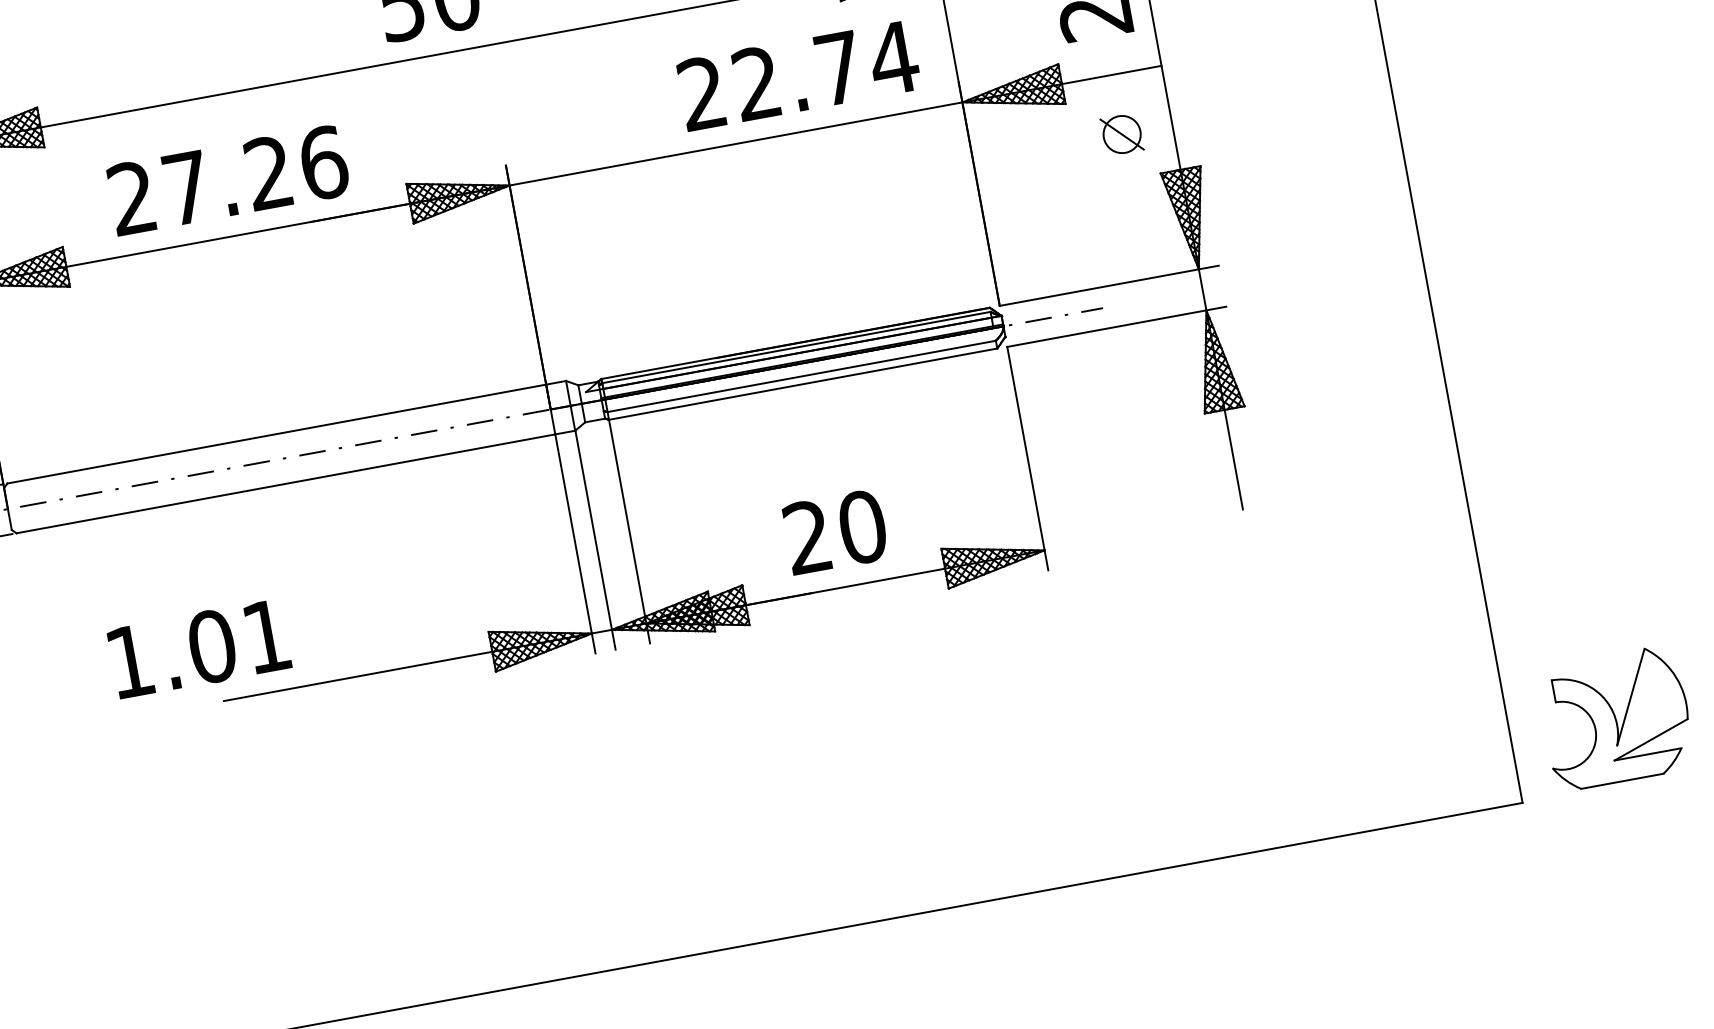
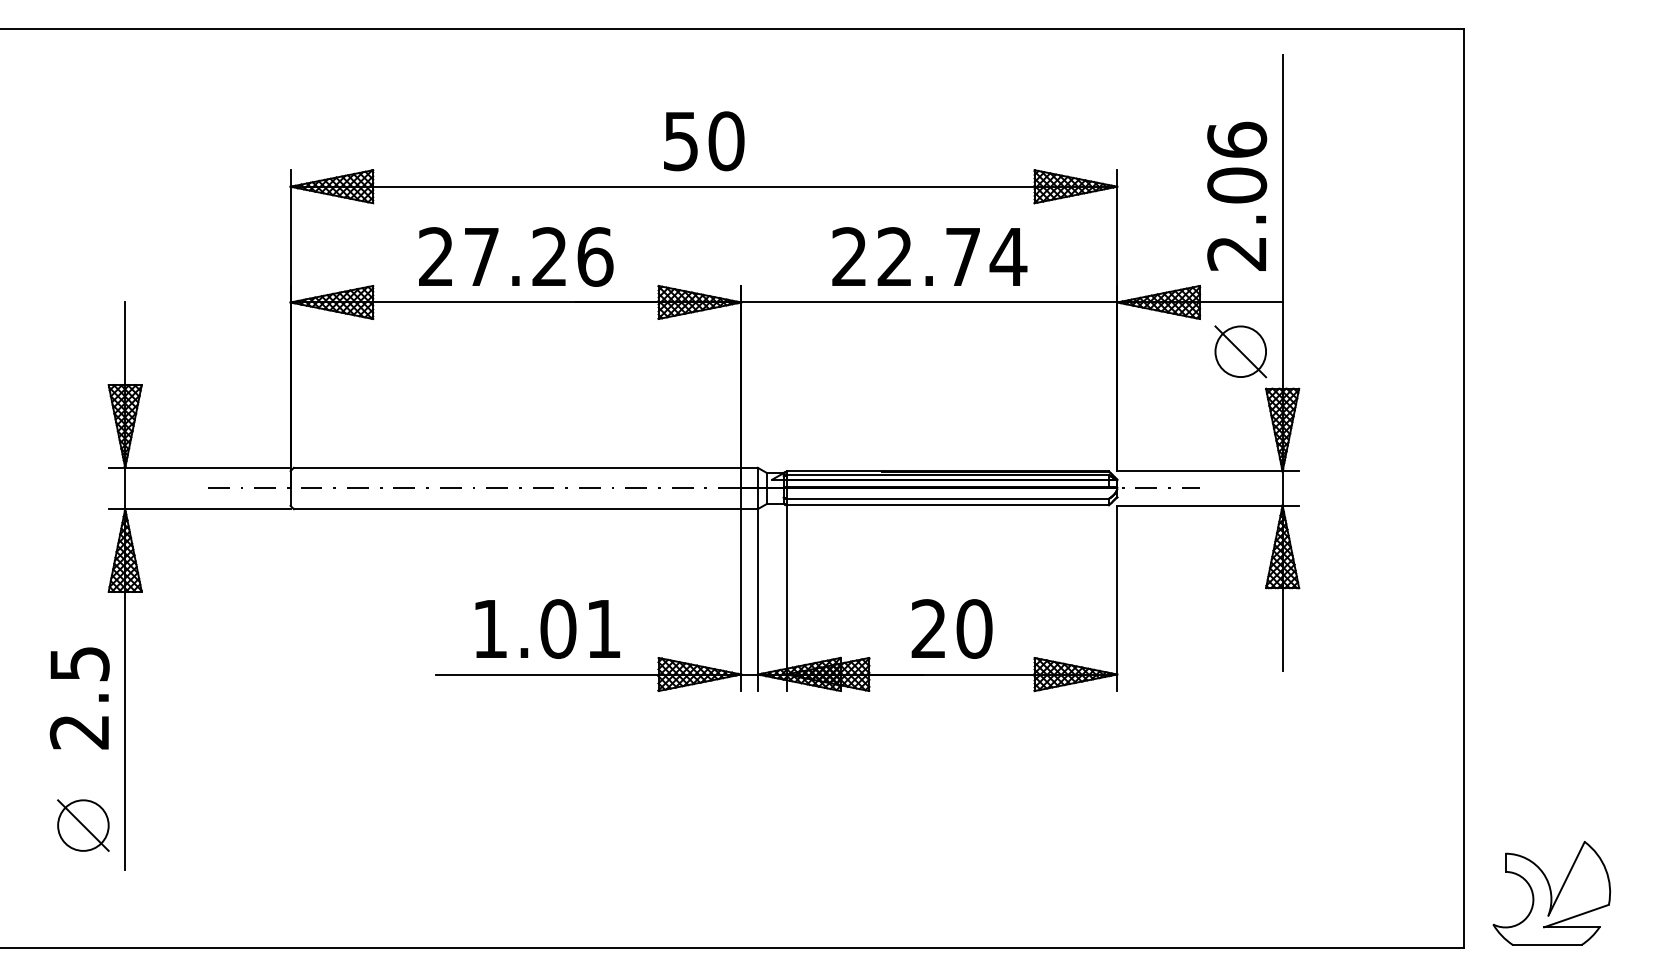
text: (798, 75) -> (929, 256), moved
part: (1121, 134) -> (1240, 351), size x1.67
text: (198, 648) -> (547, 628), moved

